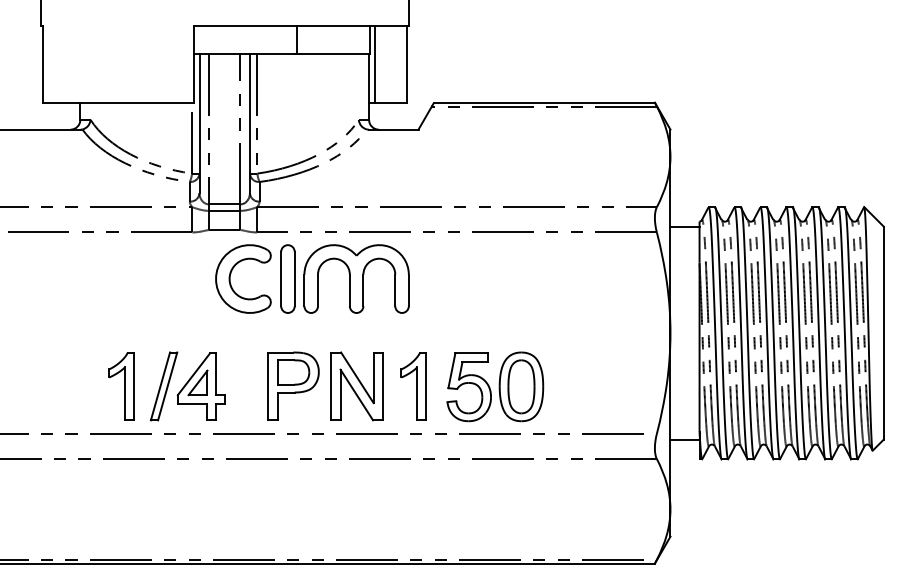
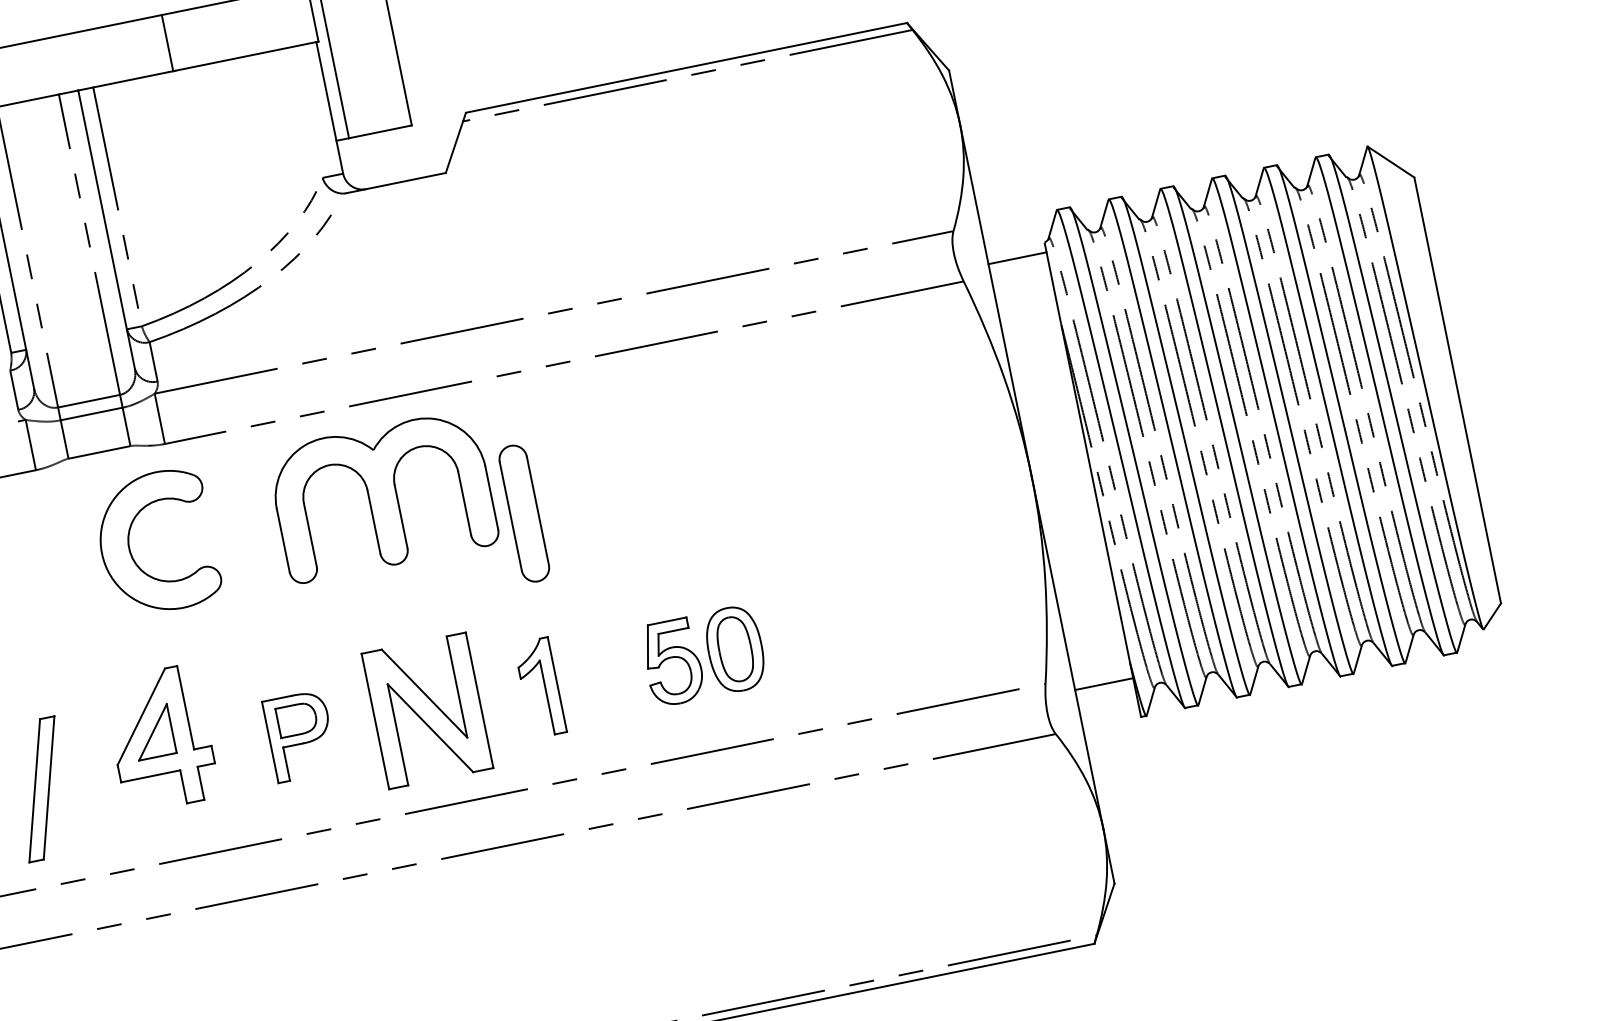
part: (287, 278) -> (523, 512), moved
part: (293, 385) -> (300, 734), size x0.6
part: (200, 386) -> (159, 738), moved
part: (413, 386) -> (540, 688), size x0.7
part: (495, 386) -> (703, 654), size x0.6

